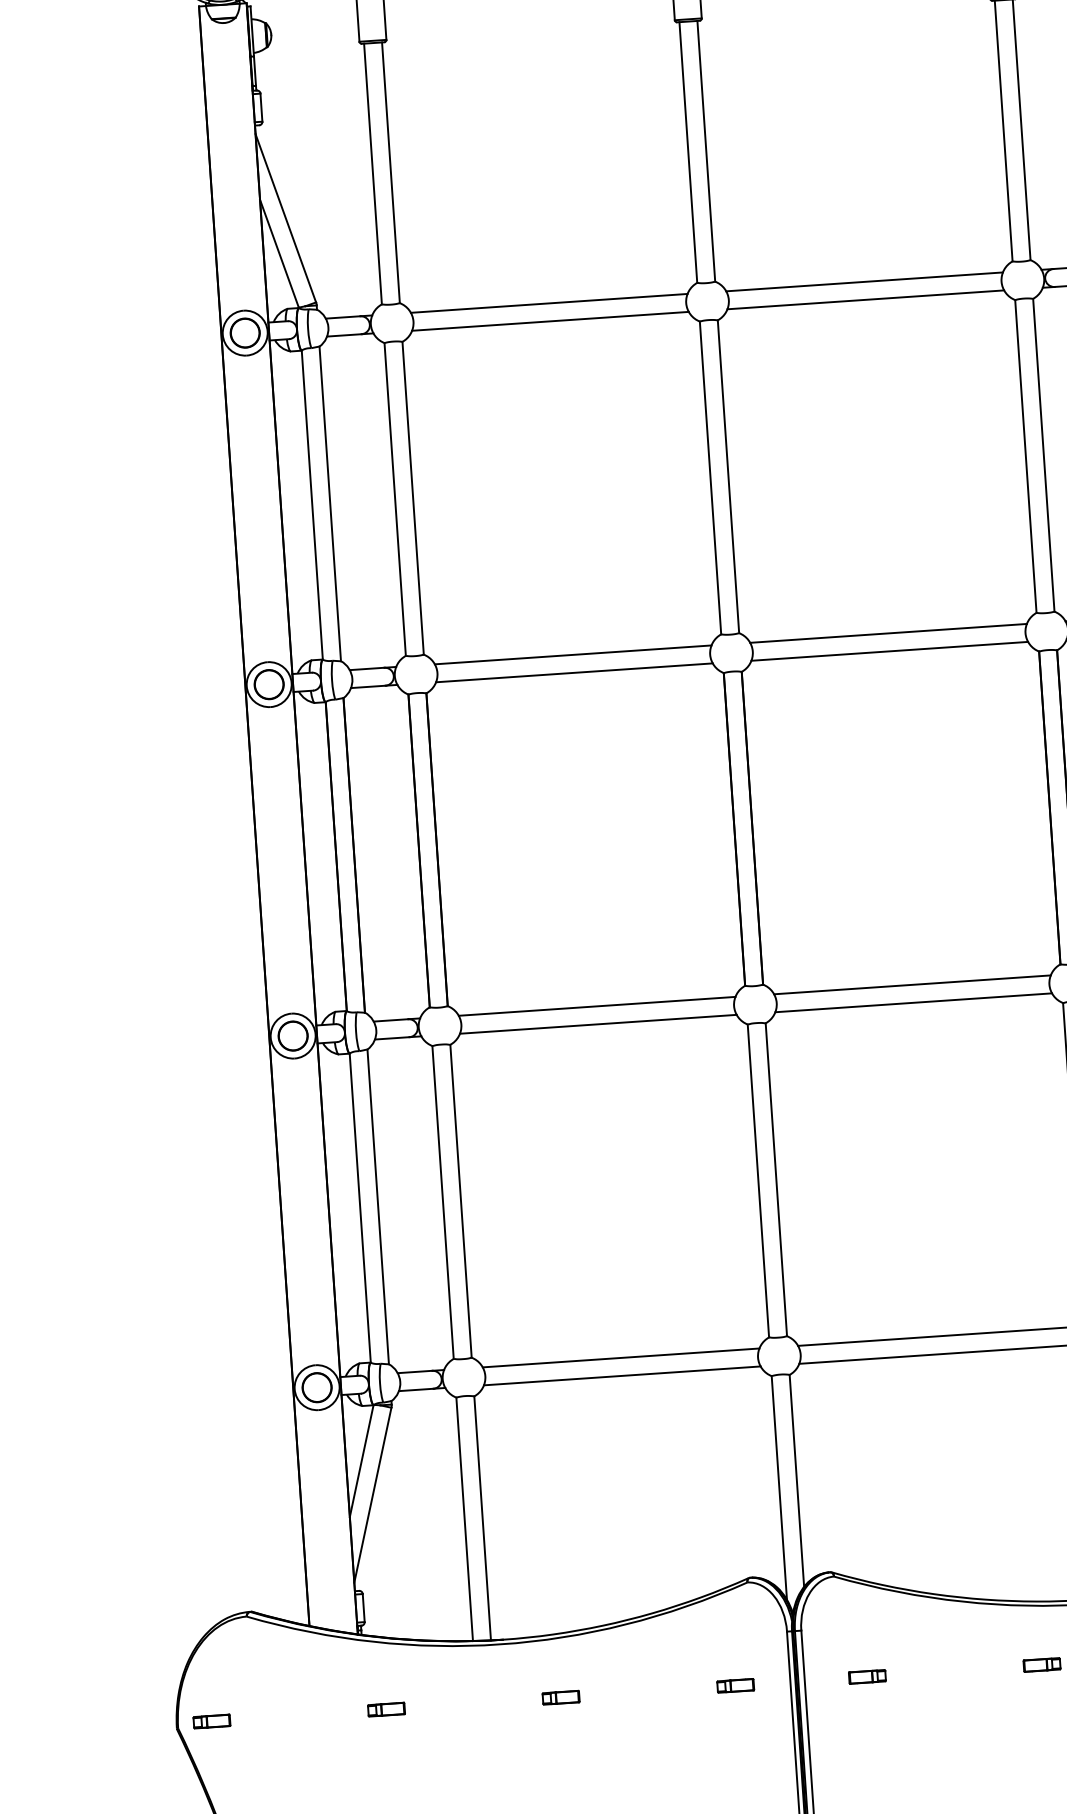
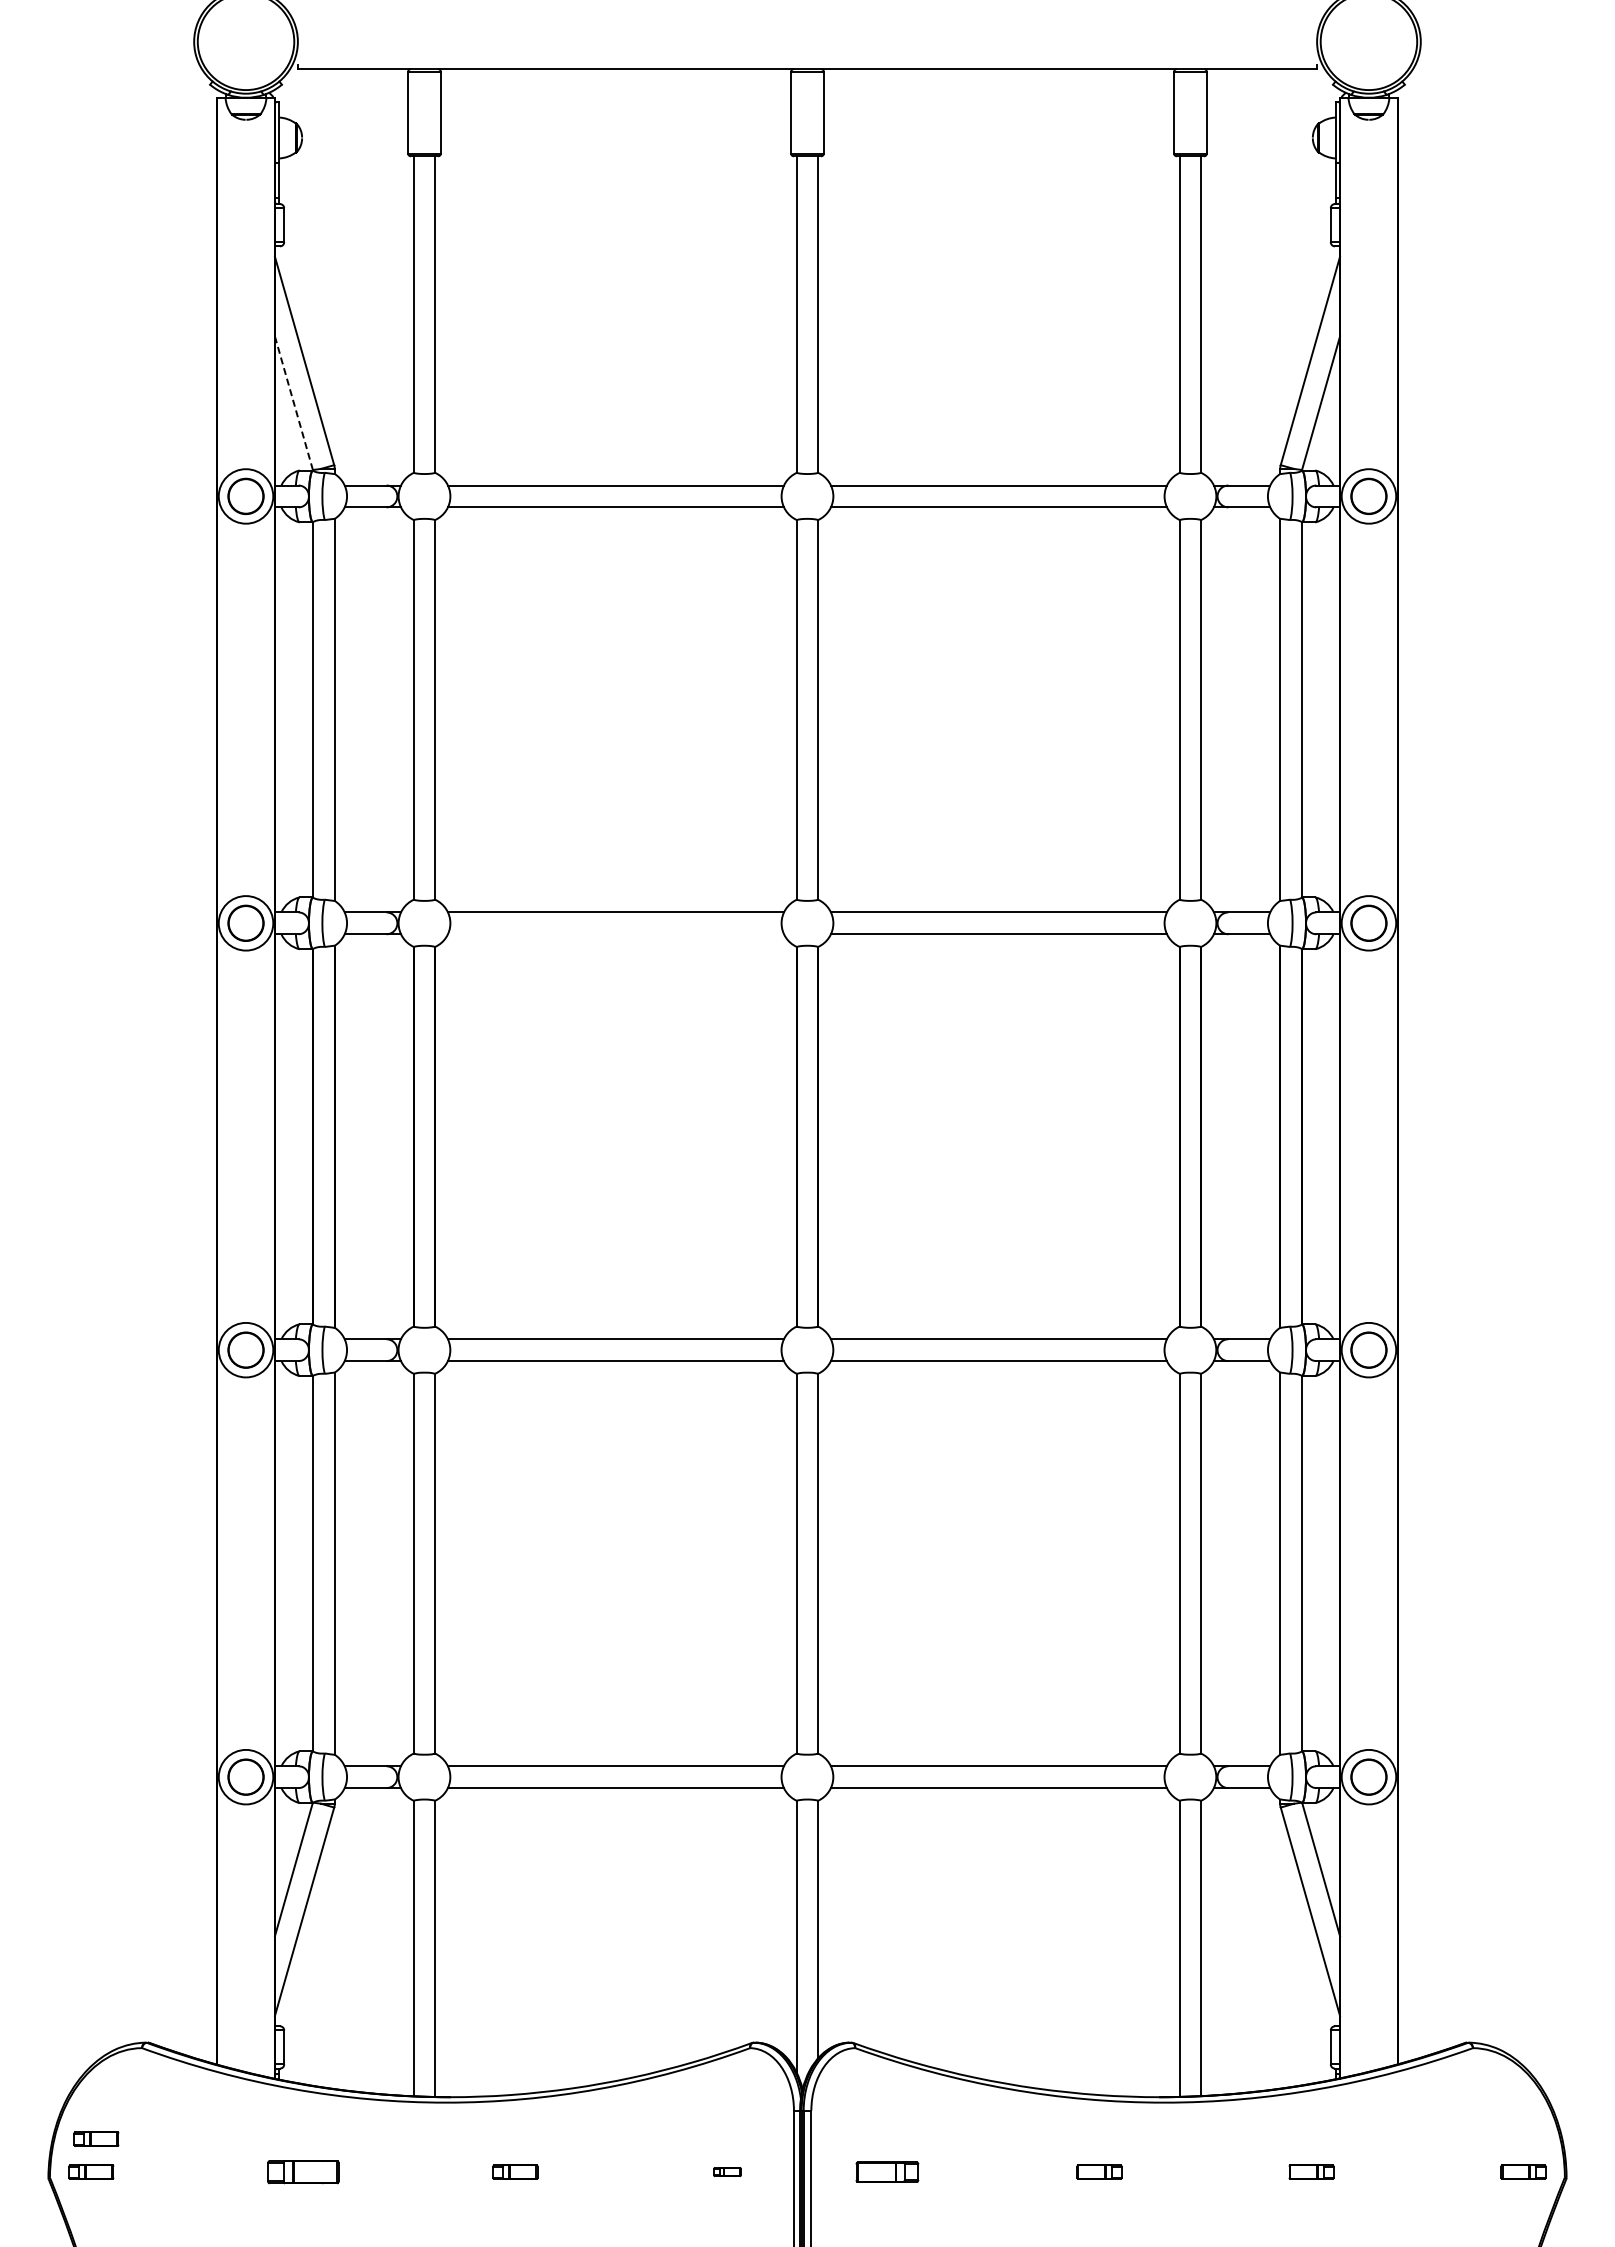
line: (279, 253) -> (294, 403), solid -> dashed
line: (574, 673) -> (615, 934), removed
part: (867, 1676) -> (887, 2171), size x1.4
part: (735, 1685) -> (727, 2171), size x0.6
part: (214, 1693) -> (96, 2138), added
part: (386, 1709) -> (303, 2171), size x1.6

